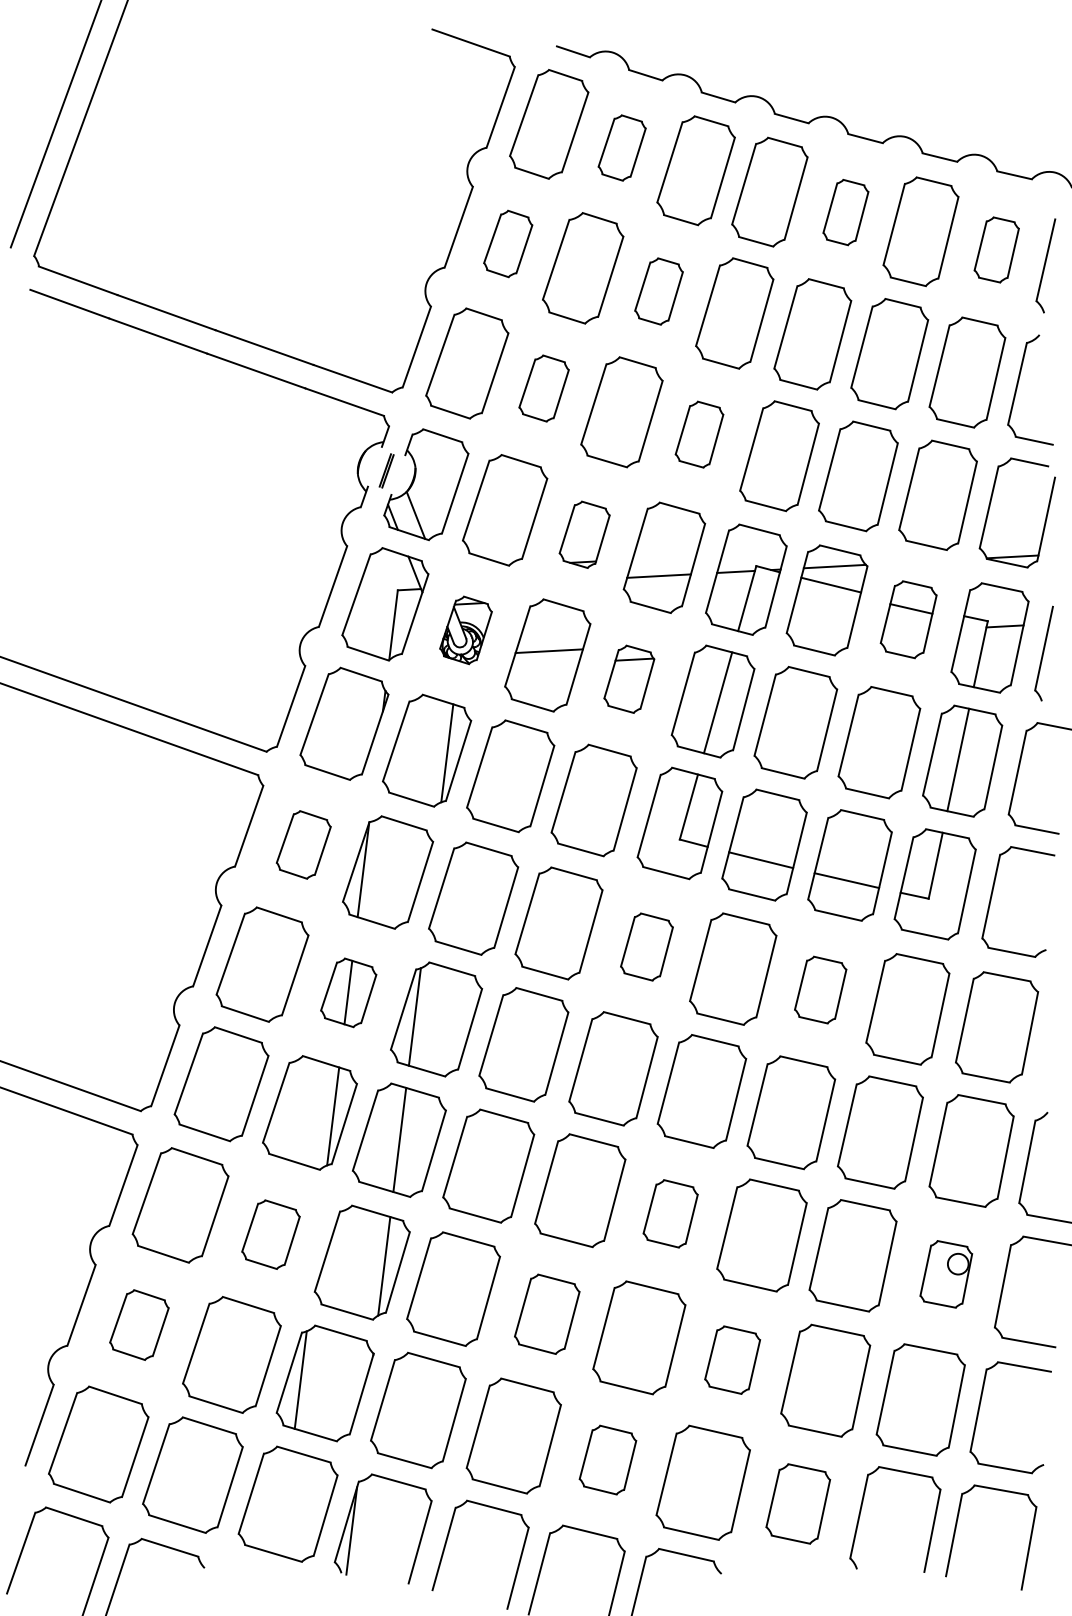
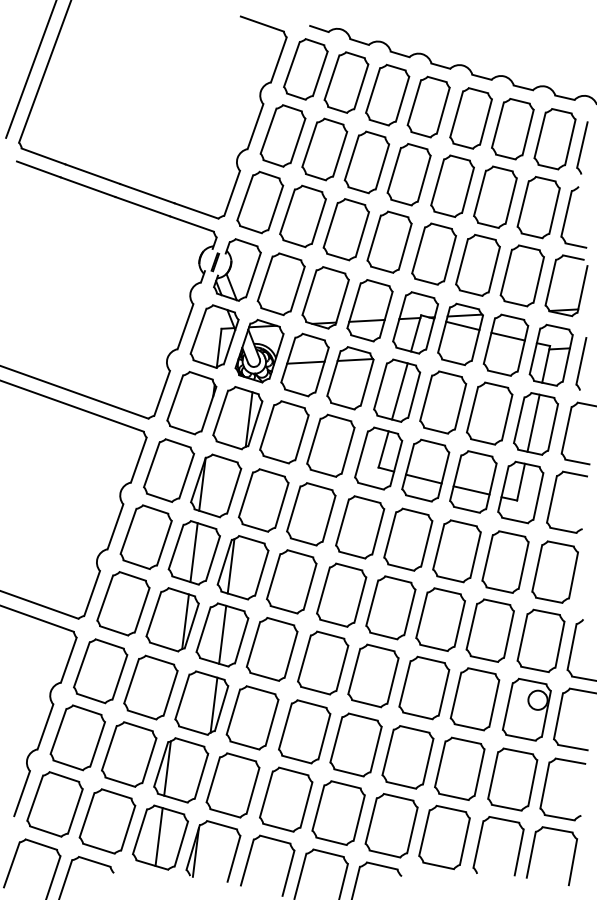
part: (622, 147) -> (346, 82), size x1.67
part: (844, 212) -> (470, 118), size x1.67
part: (507, 243) -> (282, 135), size x1.67
part: (995, 250) -> (554, 139), size x1.67
part: (658, 291) -> (366, 162), size x1.67
part: (543, 388) -> (302, 216), size x1.67
part: (699, 433) -> (389, 241), size x1.67
part: (584, 534) -> (325, 297), size x1.67
part: (907, 618) -> (505, 344), size x1.43
part: (465, 629) -> (259, 350), size x1.67
part: (629, 679) -> (350, 378), size x1.67
part: (304, 844) -> (169, 470), size x1.67
part: (647, 947) -> (360, 527), size x1.67
part: (819, 990) -> (456, 551), size x1.67
part: (347, 992) -> (193, 552), size x1.67
part: (670, 1213) -> (373, 675), size x1.67
part: (270, 1234) -> (150, 687), size x1.67
part: (945, 1274) -> (526, 709), size x1.67
part: (546, 1313) -> (304, 731), size x1.43
part: (139, 1324) -> (77, 737), size x1.67
part: (731, 1360) -> (407, 757), size x1.67
part: (607, 1459) -> (338, 812), size x1.67
line: (284, 1502) -> (158, 836), added
part: (798, 1503) -> (444, 837), size x1.43

